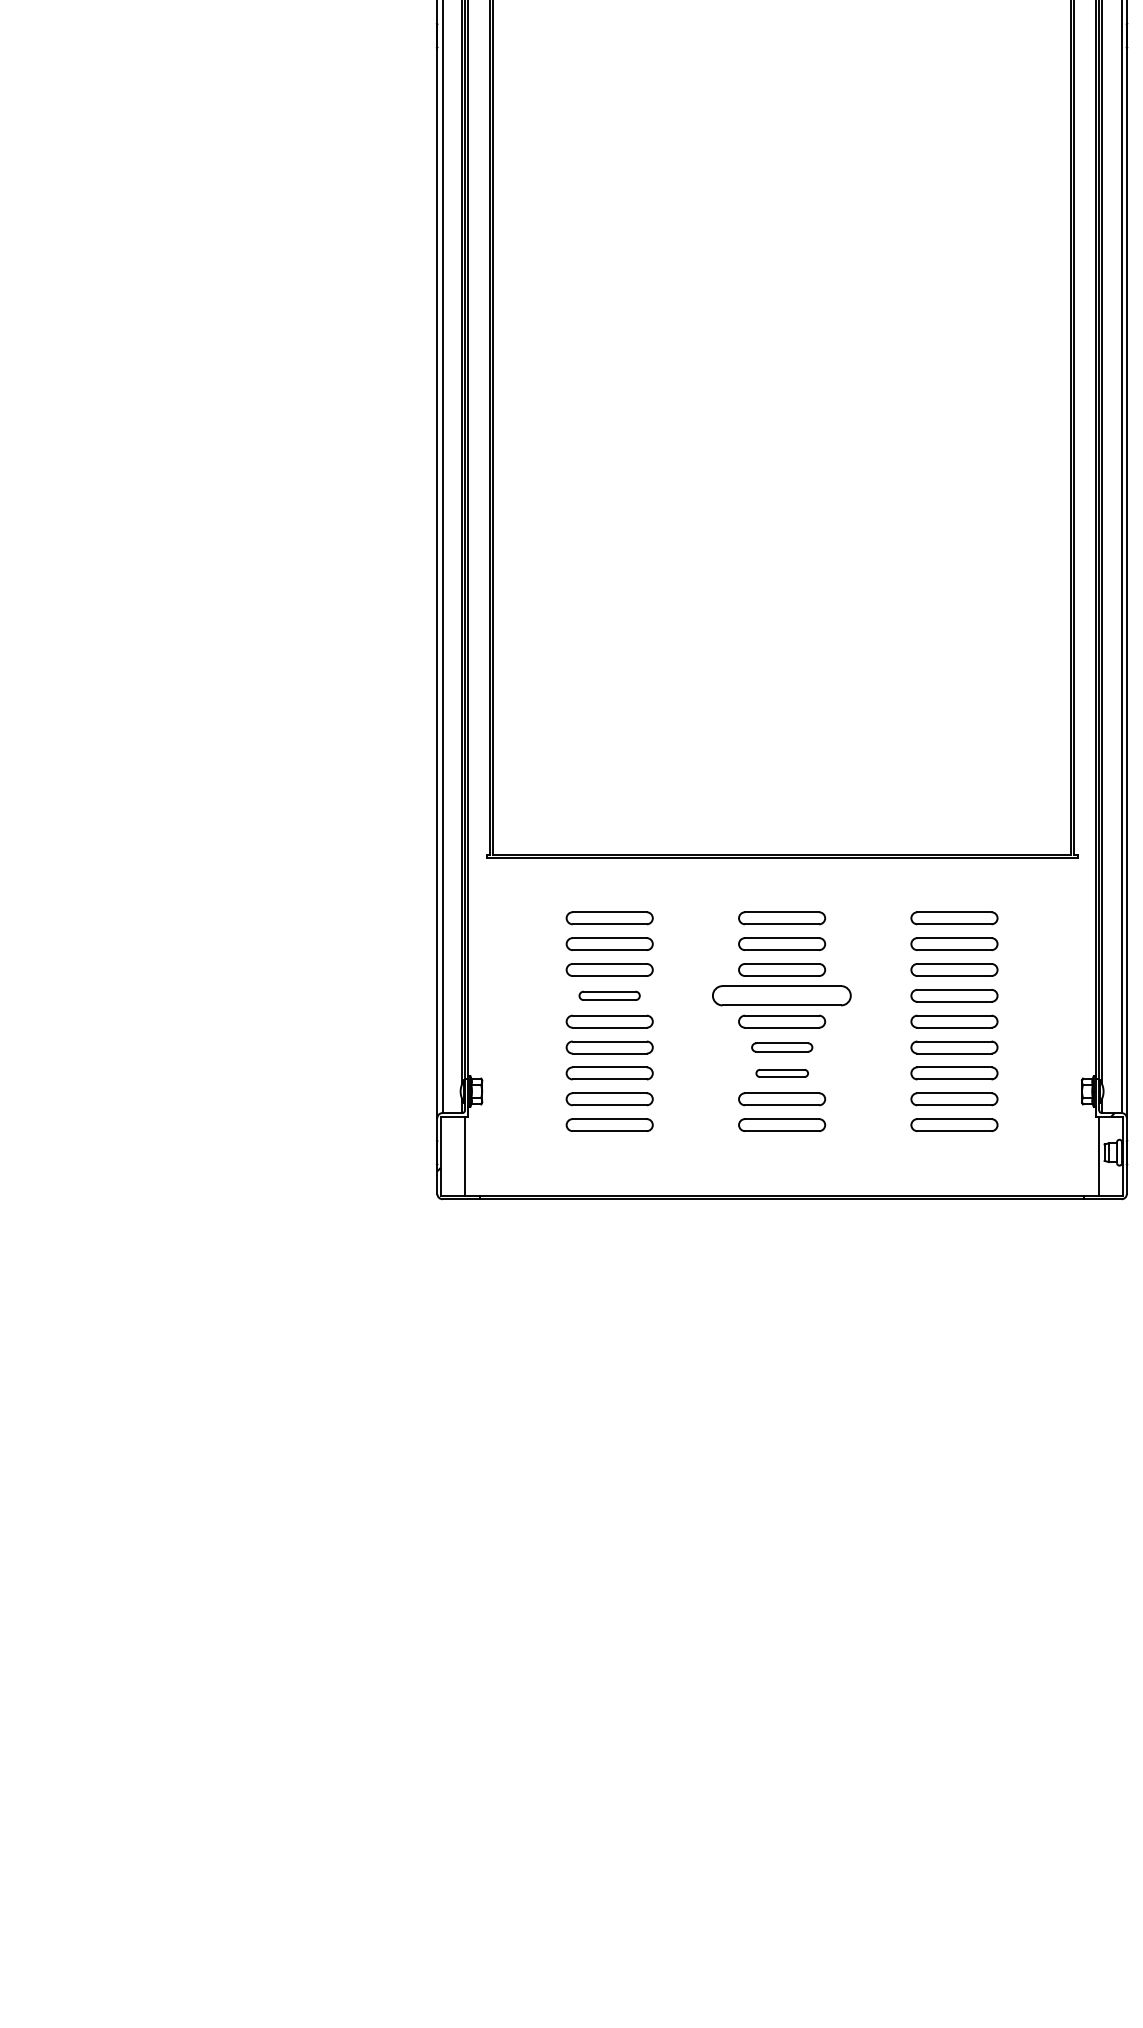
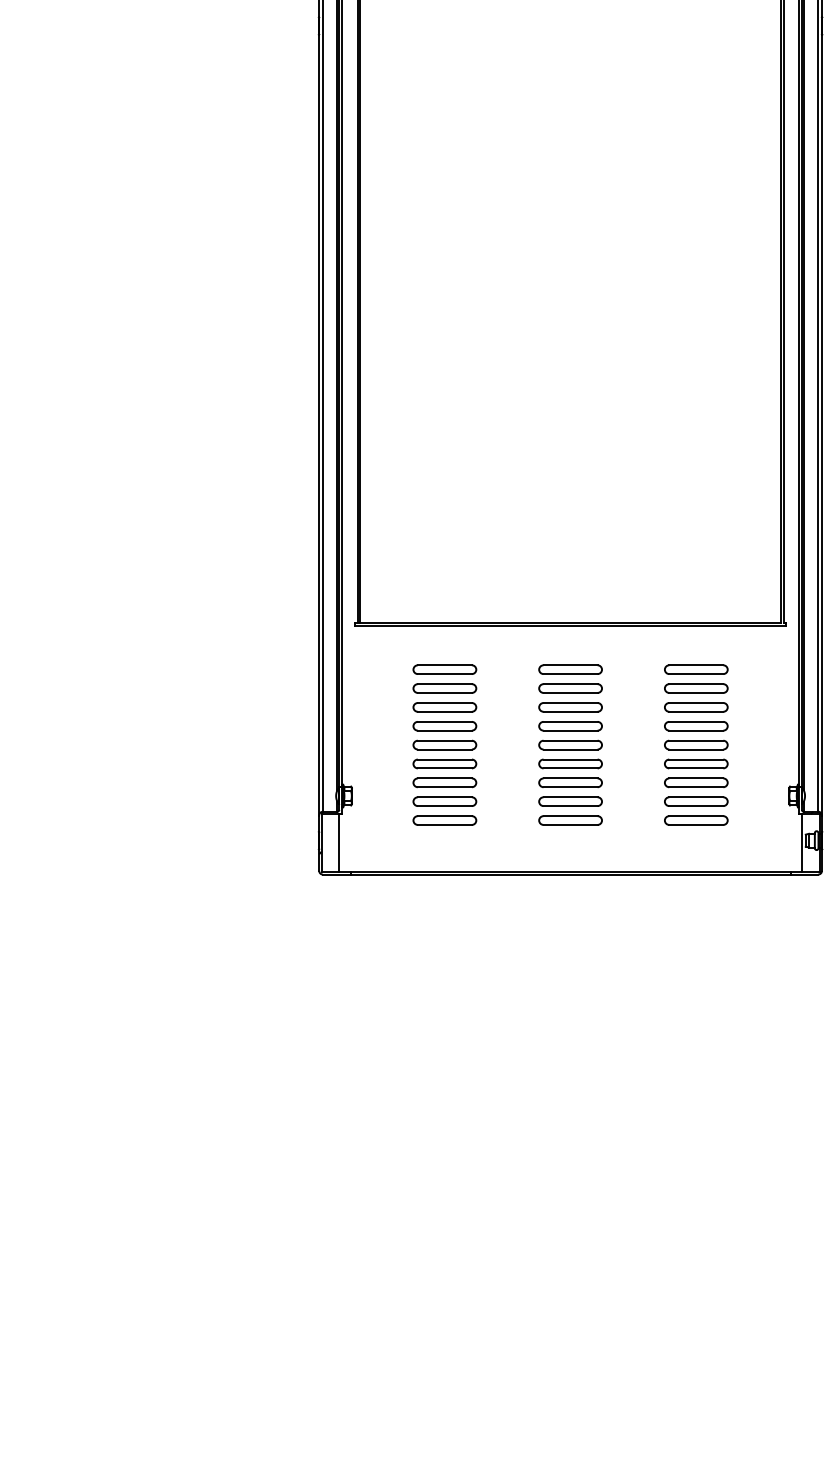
part: (609, 995) -> (444, 726), size x1.43
part: (782, 995) -> (570, 726), size x0.62
part: (782, 1047) -> (570, 763), size x1.43
part: (782, 1073) -> (570, 782), size x1.67

